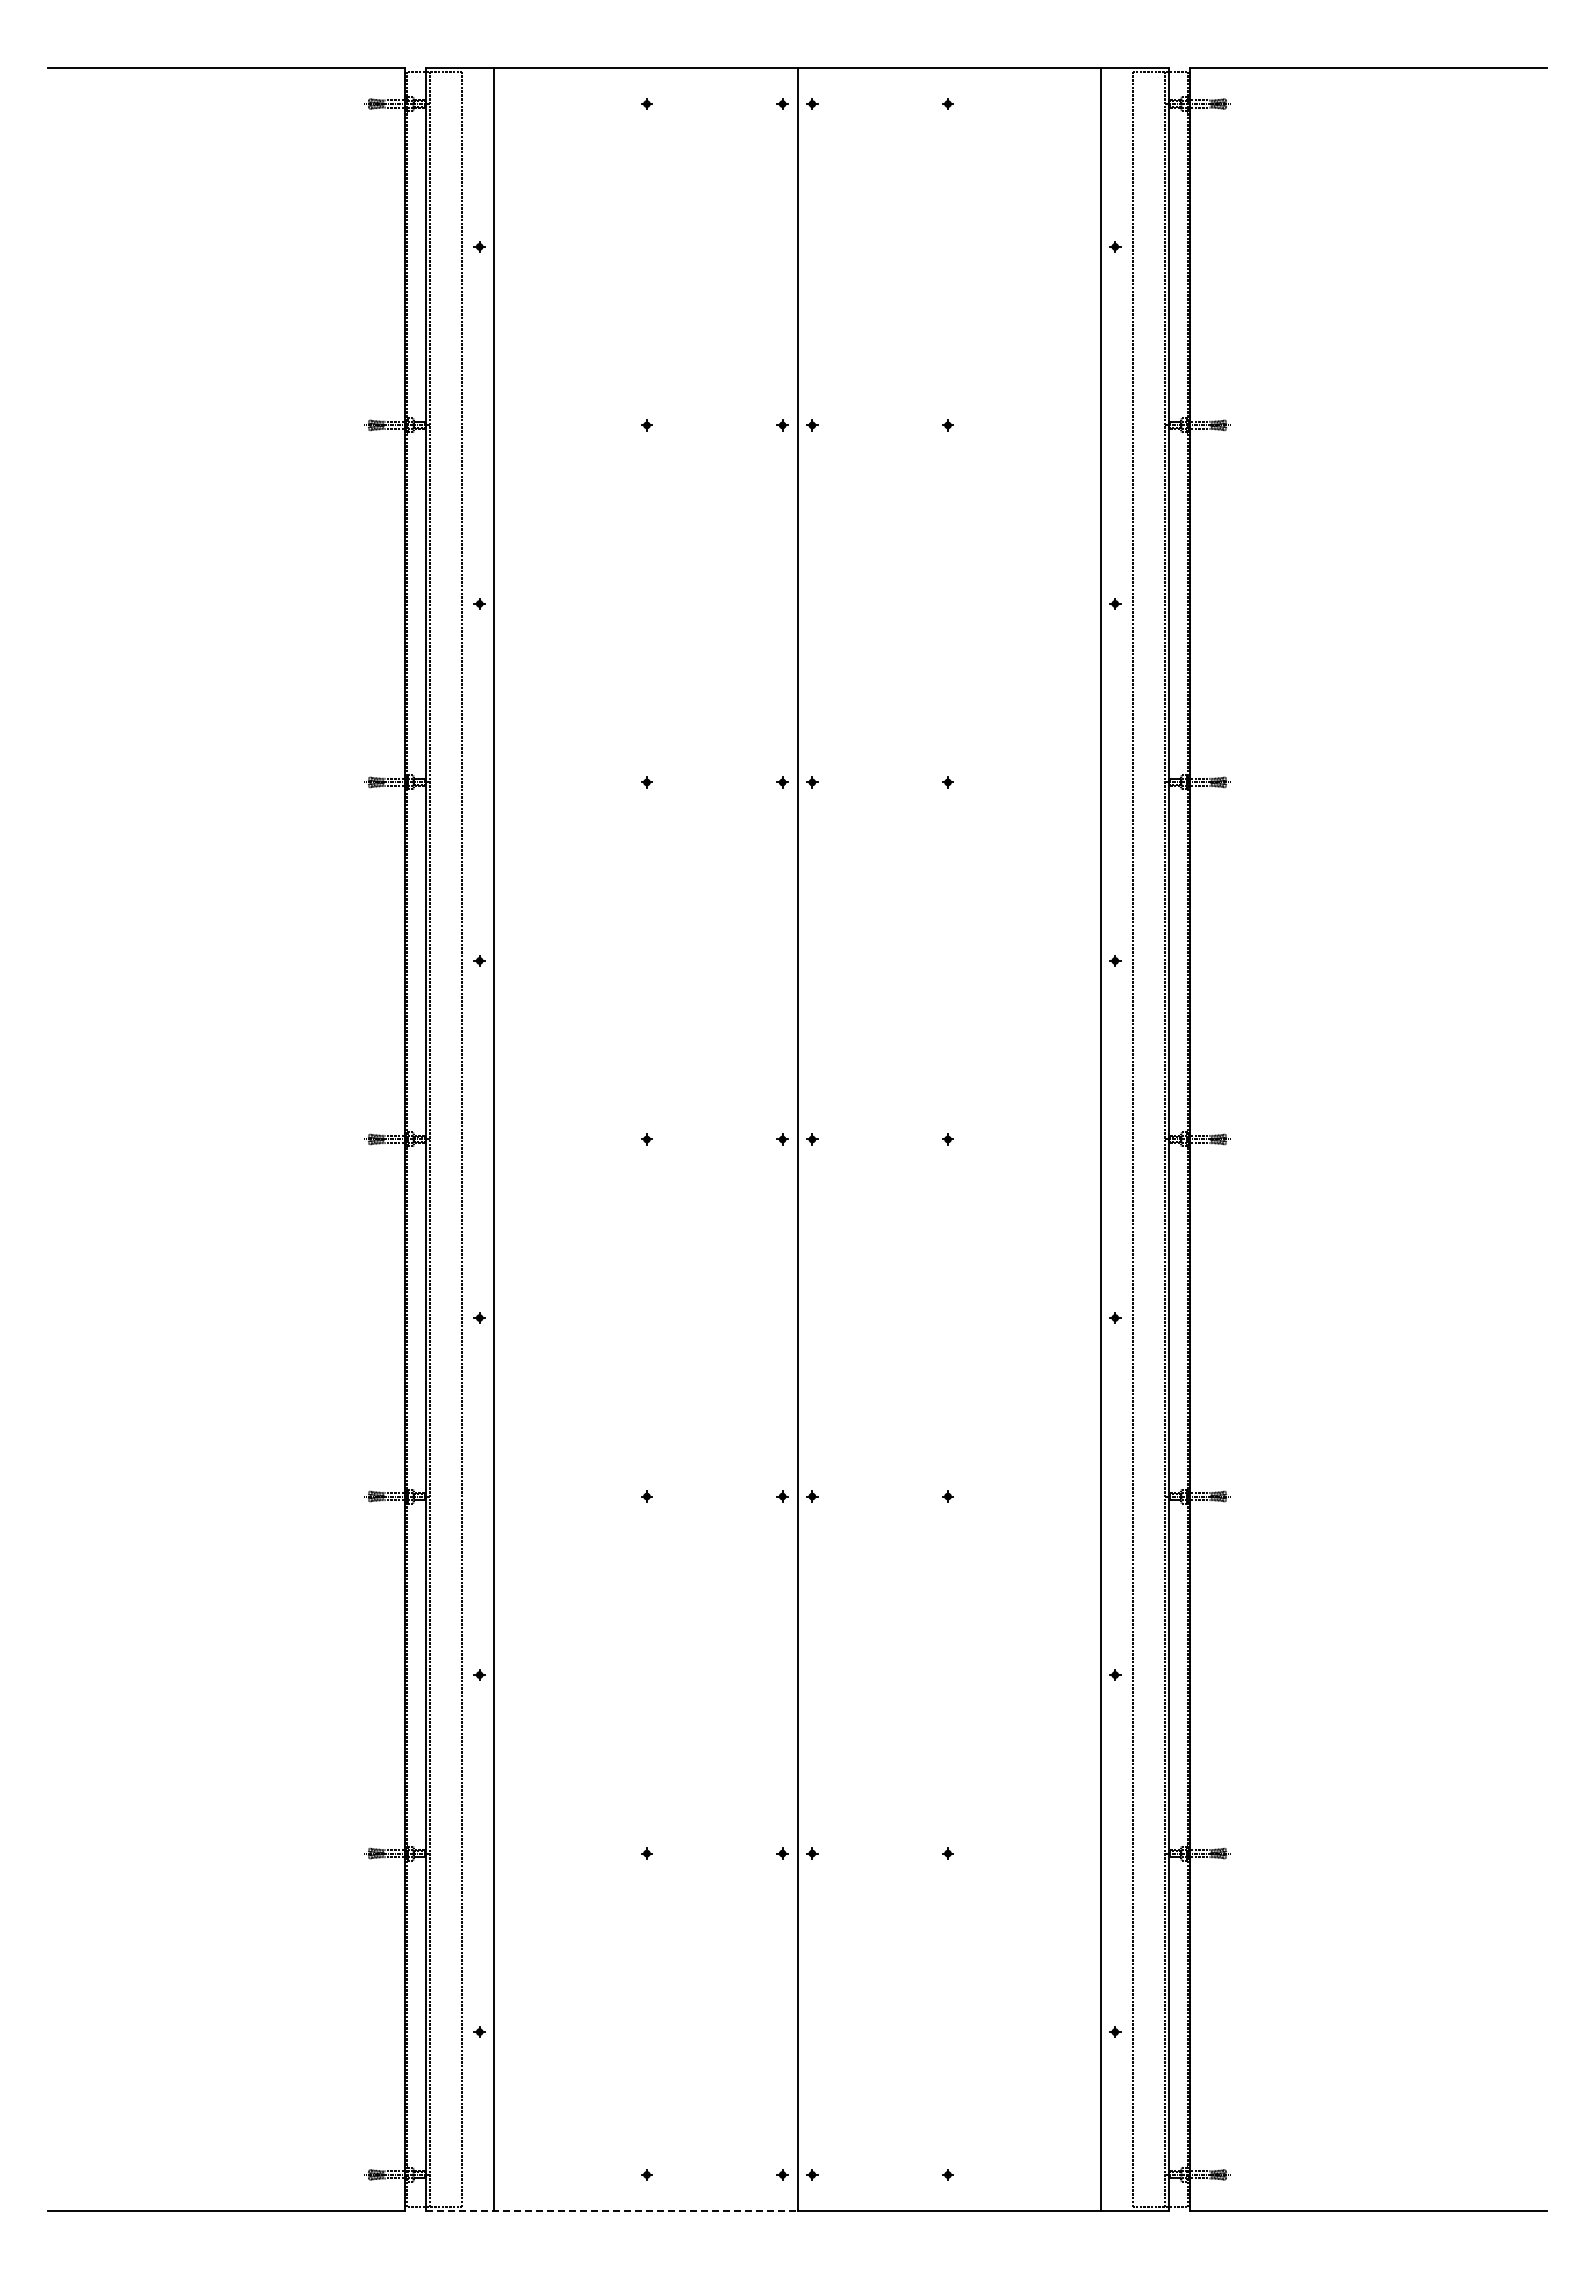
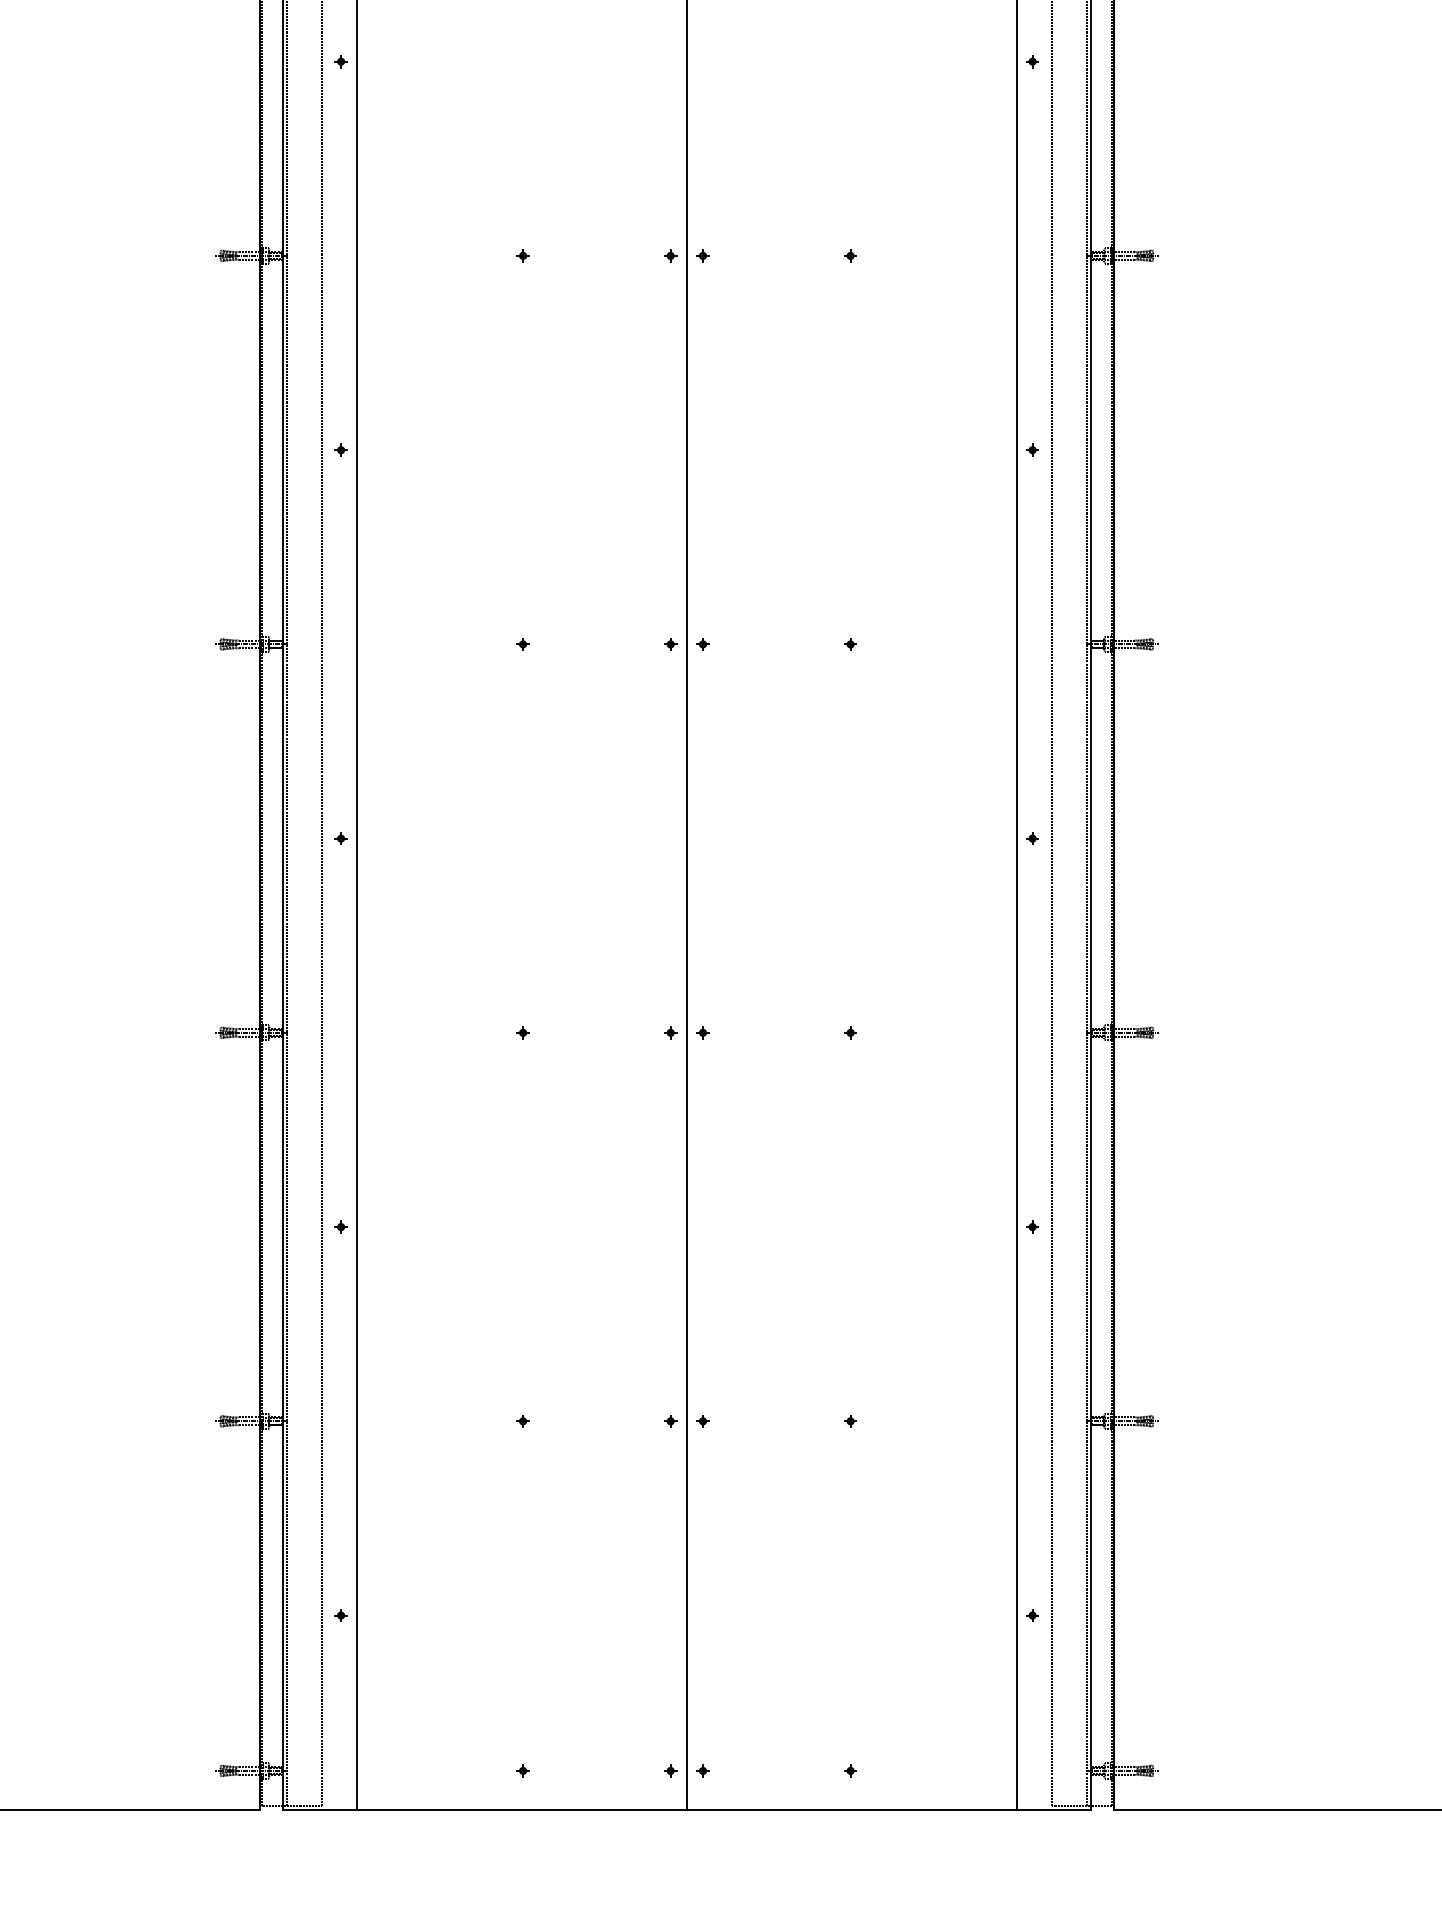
line: (611, 2210) -> (484, 1809), dashed -> solid

